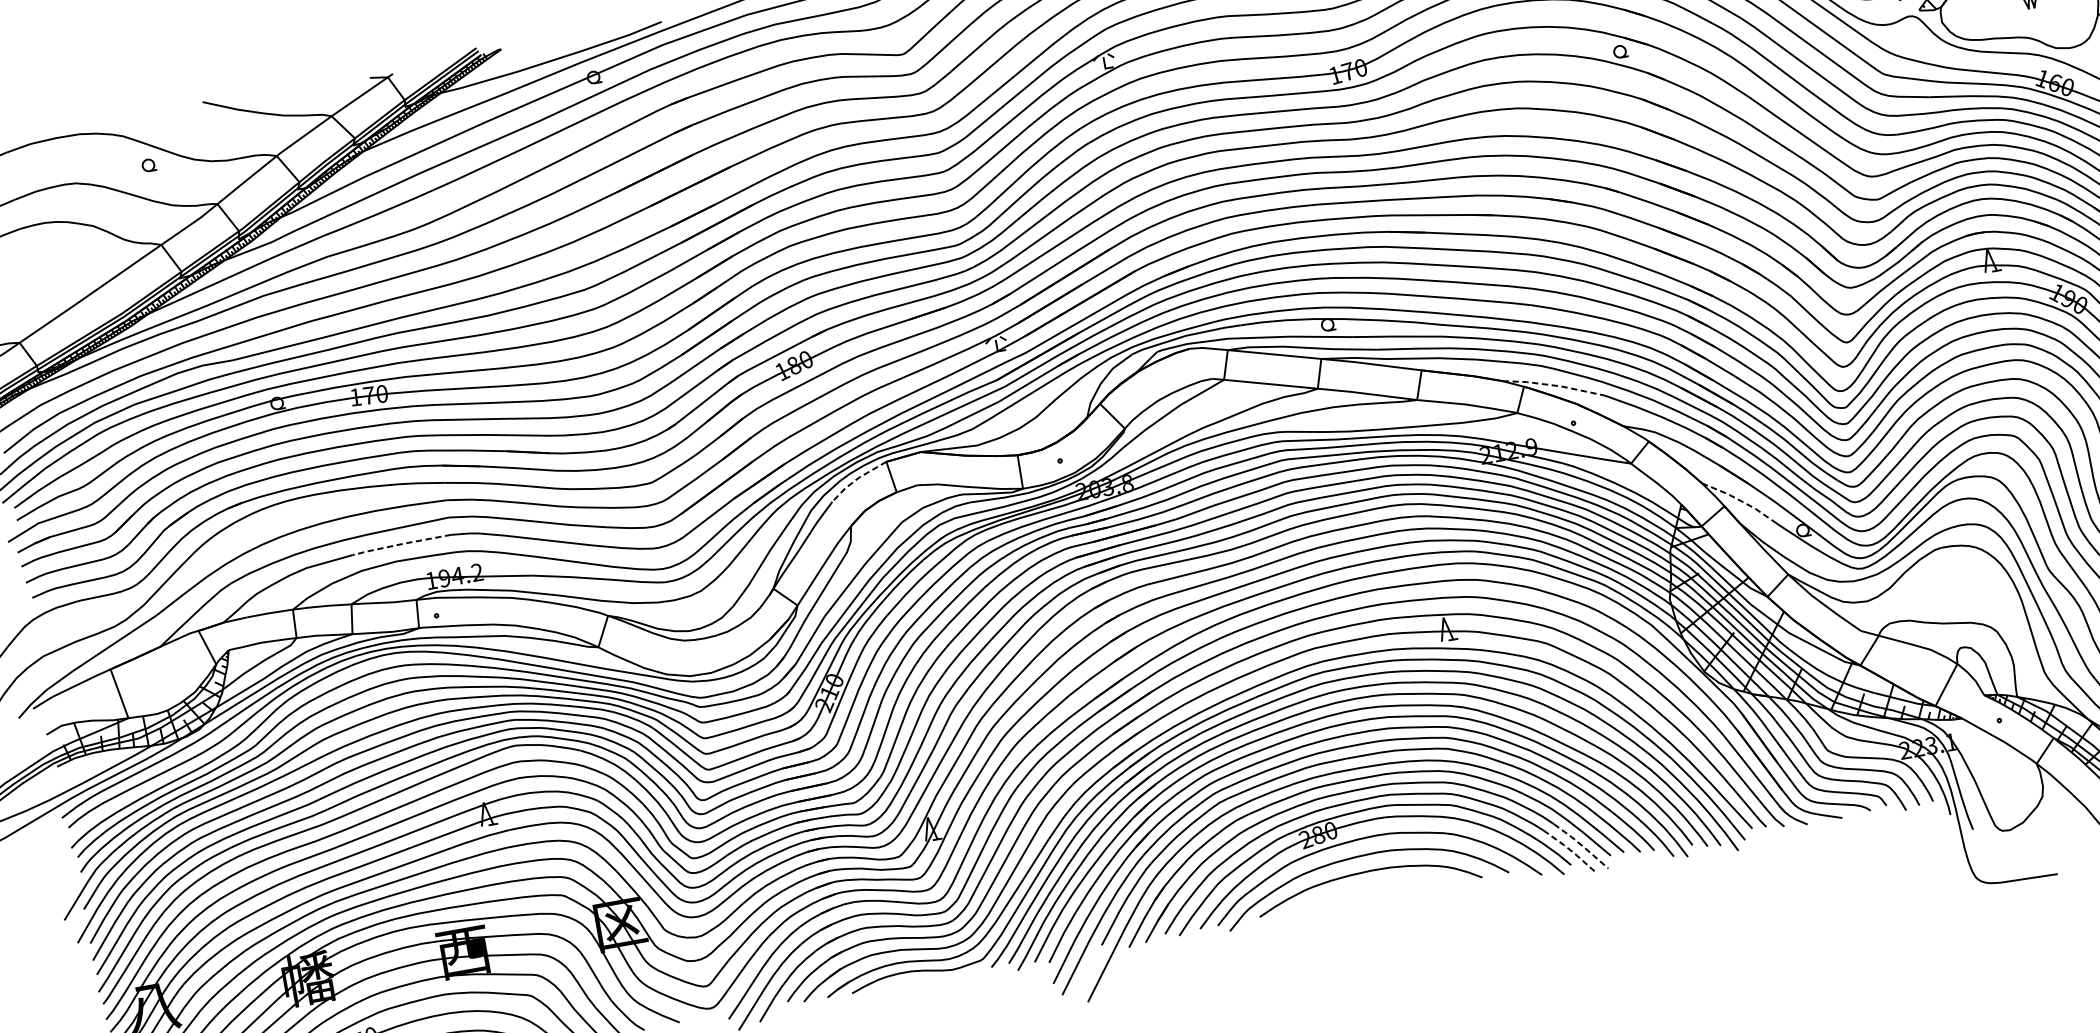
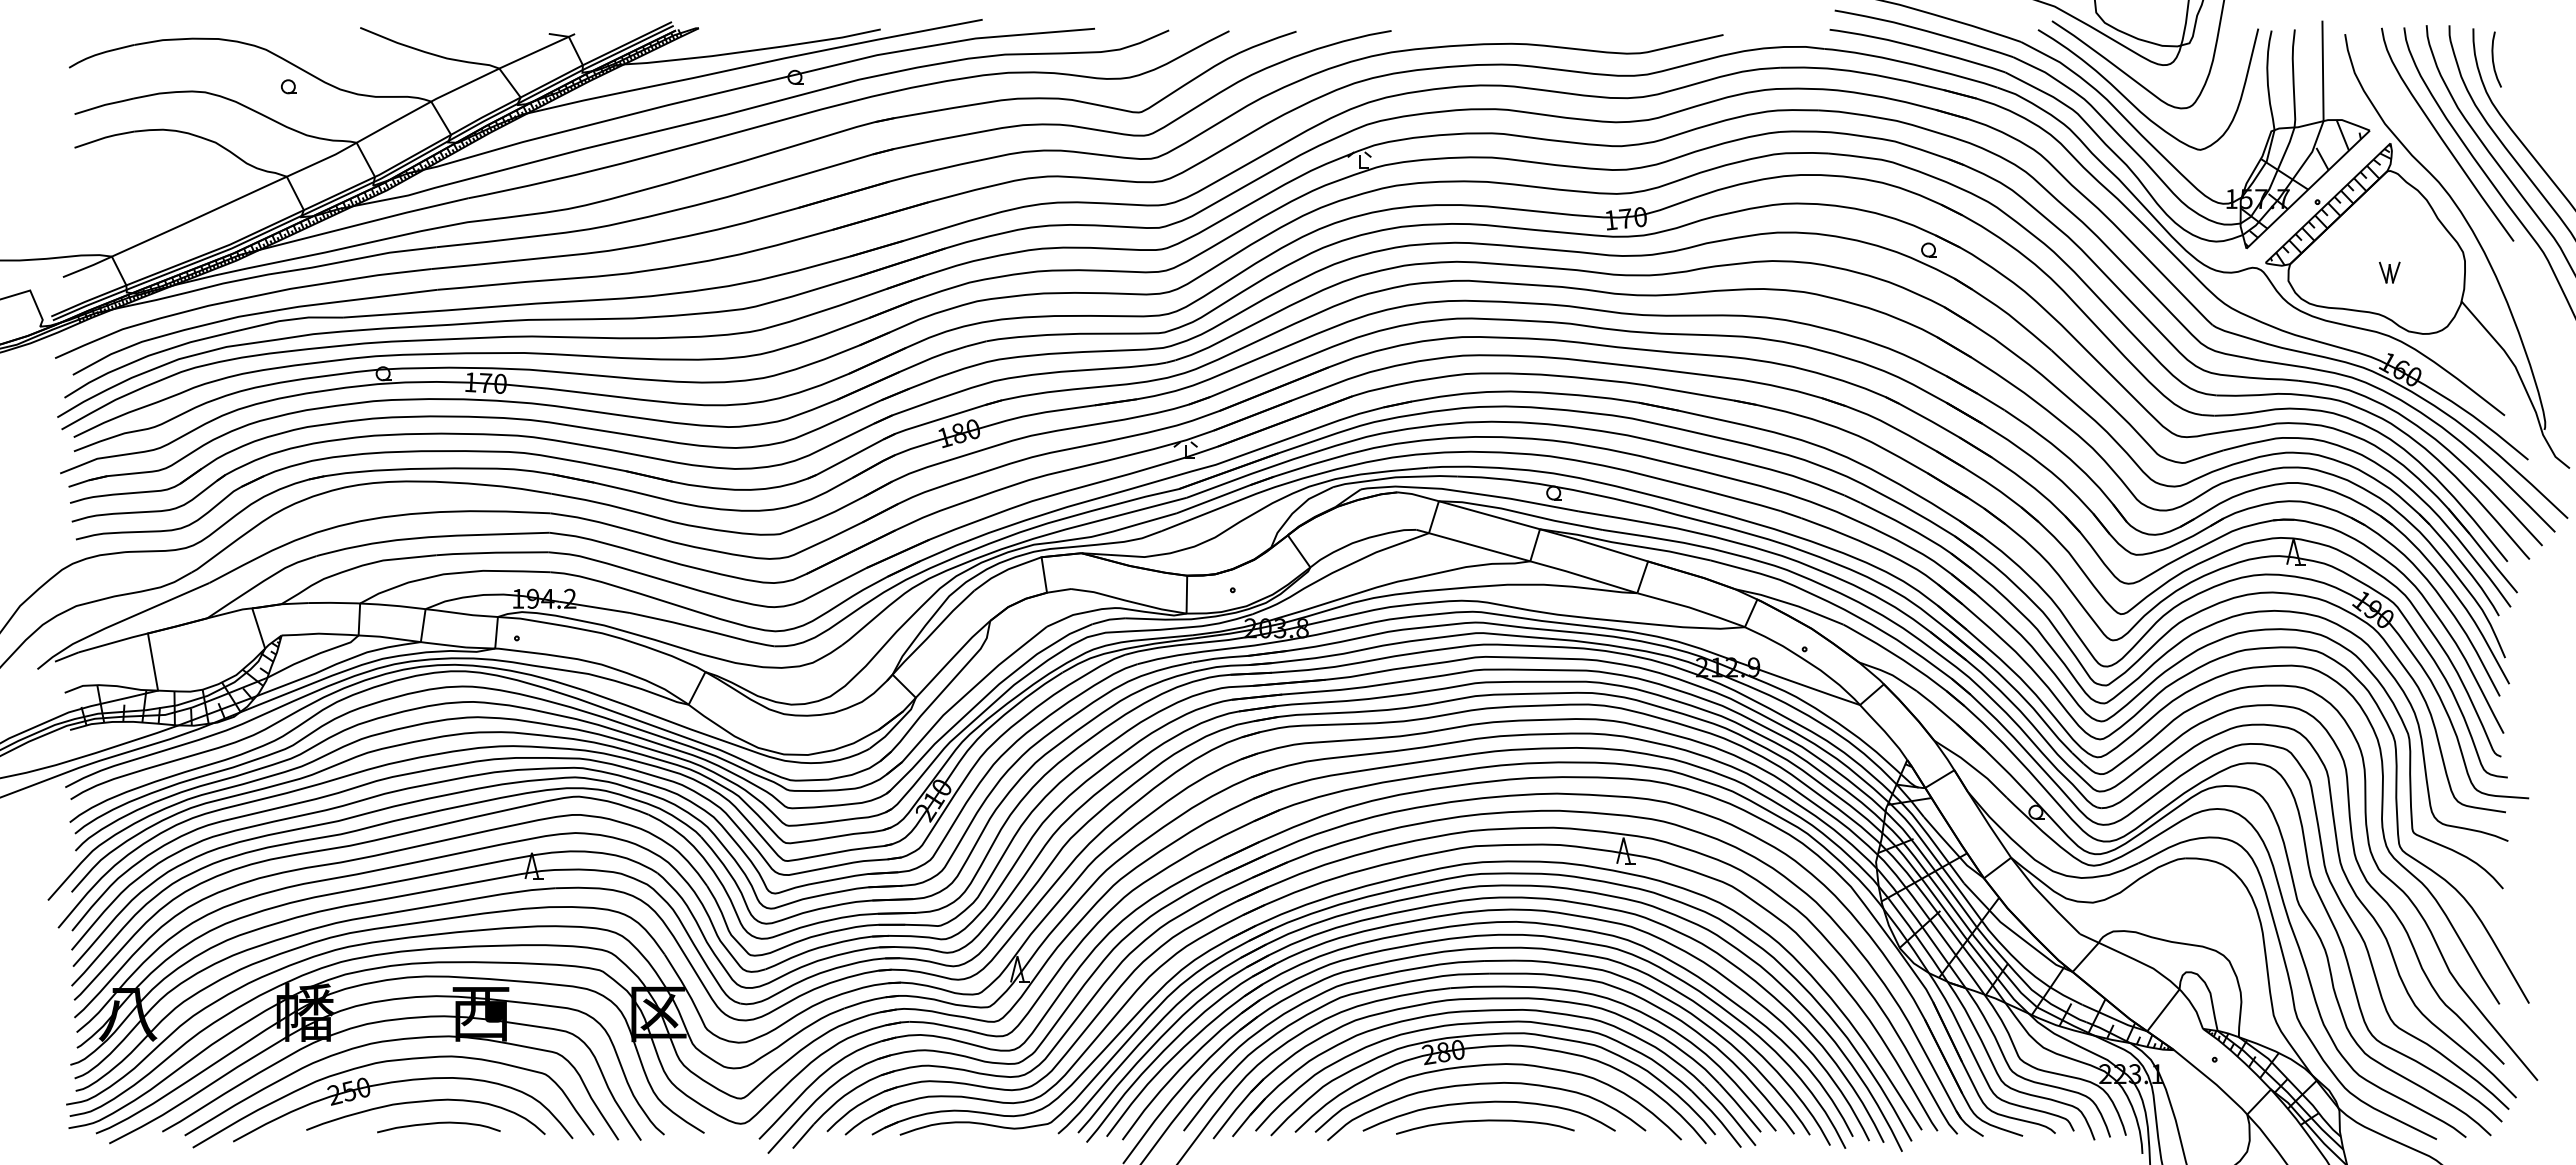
line: (1553, 385) -> (1790, 603), dashed -> solid
line: (856, 479) -> (1005, 570), dashed -> solid
line: (1739, 500) -> (1972, 766), dashed -> solid
line: (401, 543) -> (492, 552), dashed -> solid
line: (1582, 845) -> (1731, 1115), dashed -> solid
line: (1570, 850) -> (1717, 1118), dashed -> solid
curve: (1366, 889) -> (1485, 1121), added

